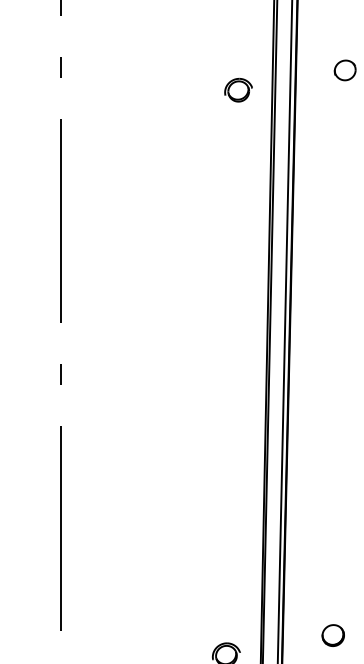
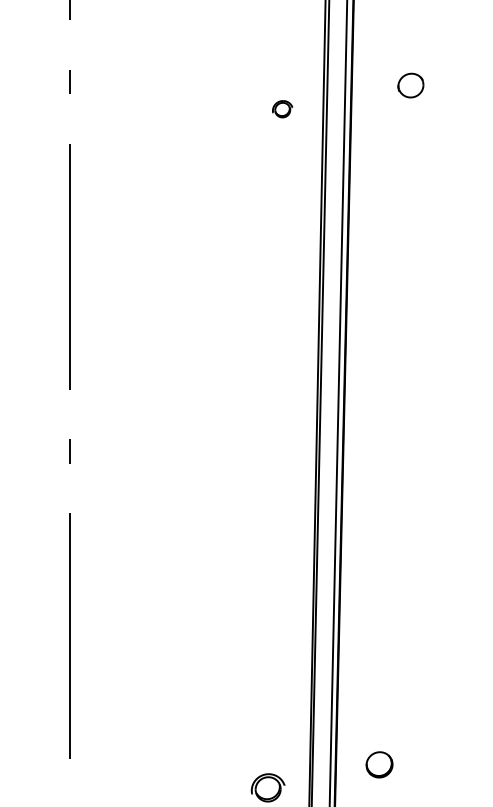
part: (238, 89) -> (282, 108), size x0.6
part: (333, 635) -> (379, 764), moved

